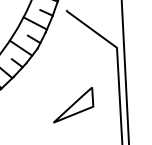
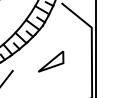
part: (73, 104) -> (51, 61), moved

